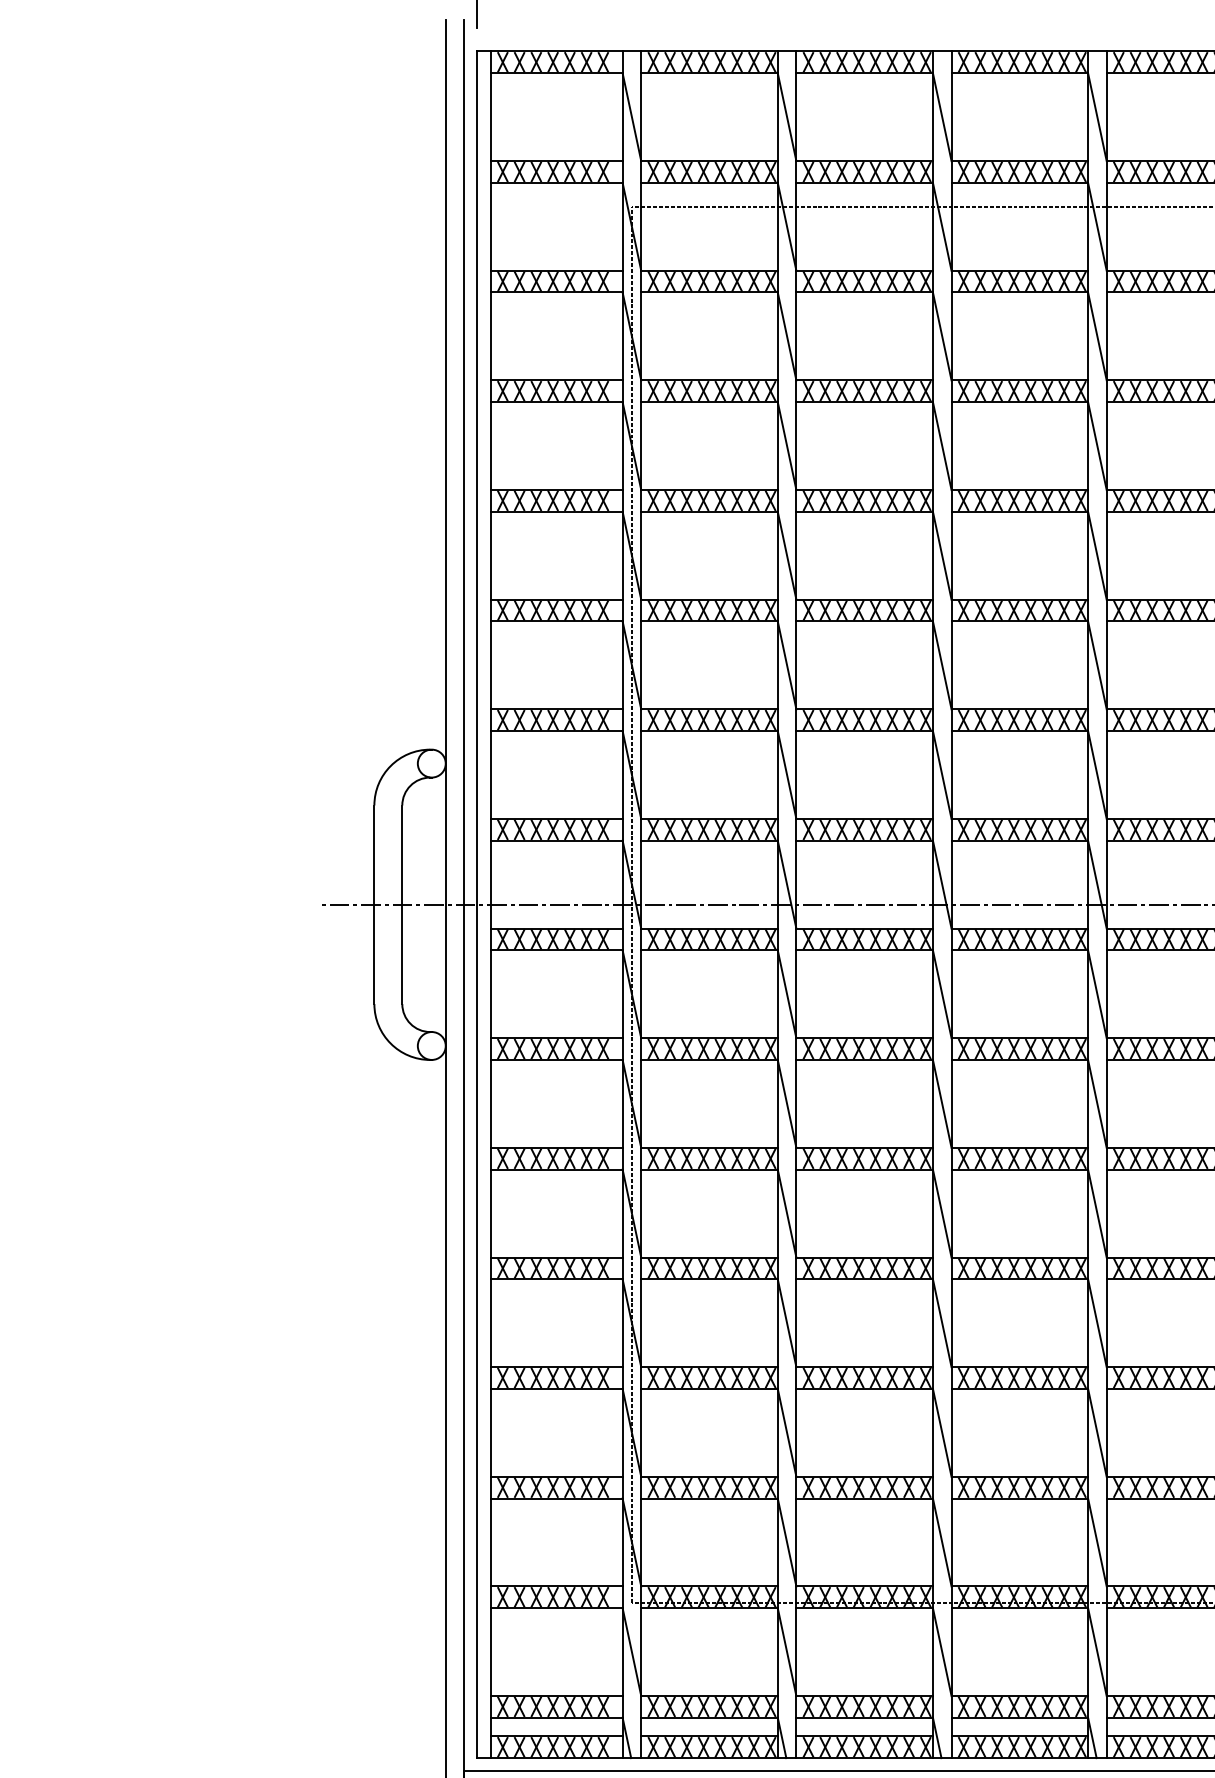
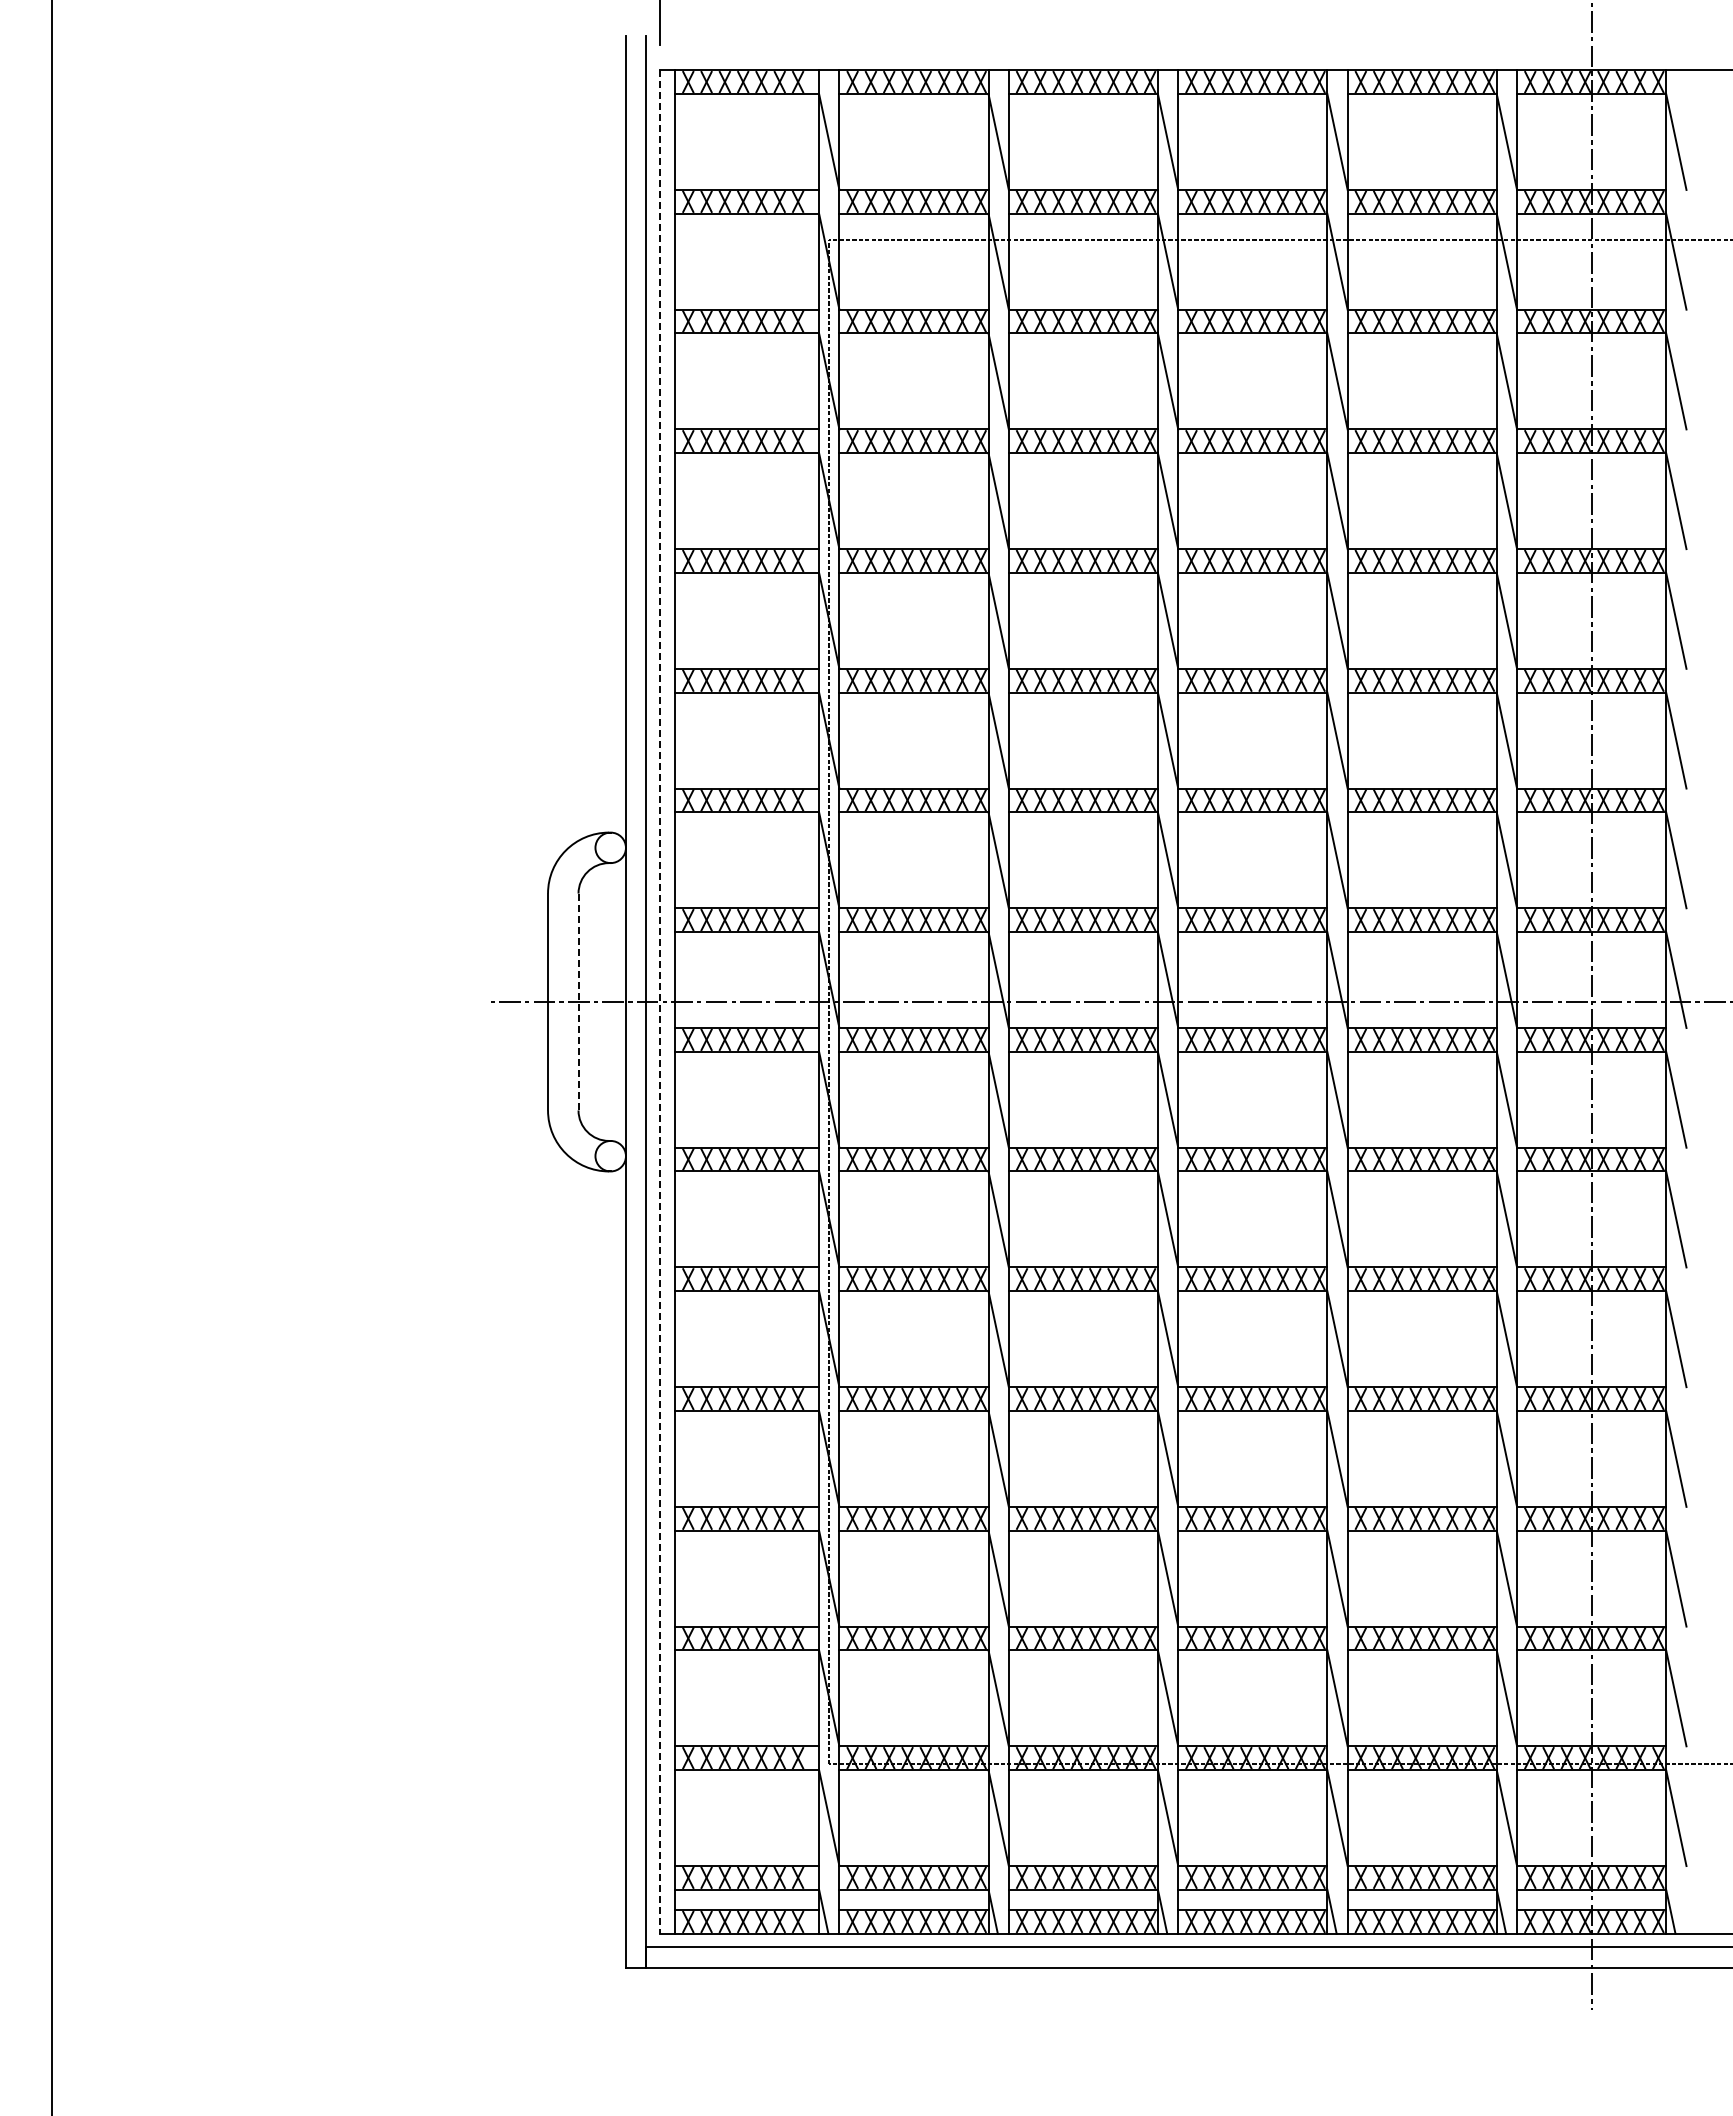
line: (402, 905) -> (578, 1002), solid -> dashed
line: (476, 905) -> (659, 1002), solid -> dashed

